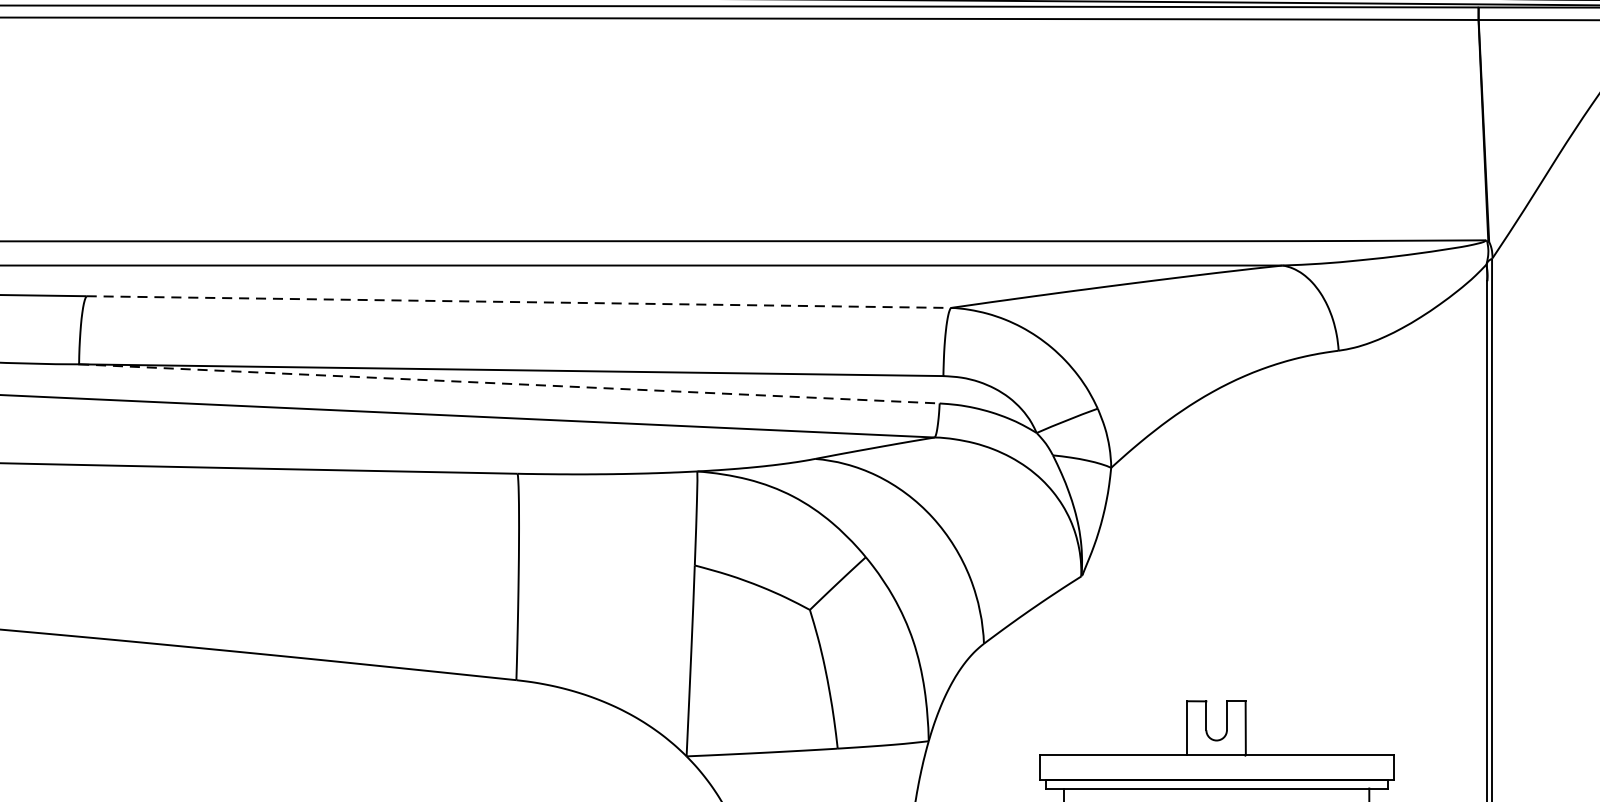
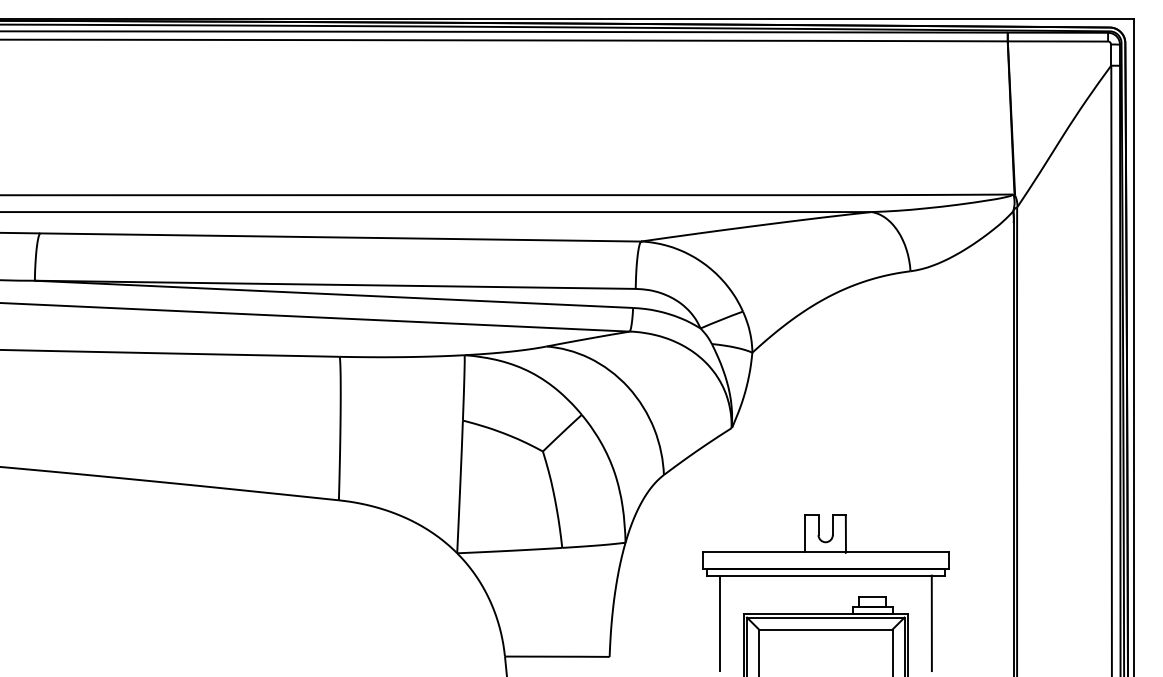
line: (520, 302) -> (341, 237), dashed -> solid
line: (511, 384) -> (335, 294), dashed -> solid

